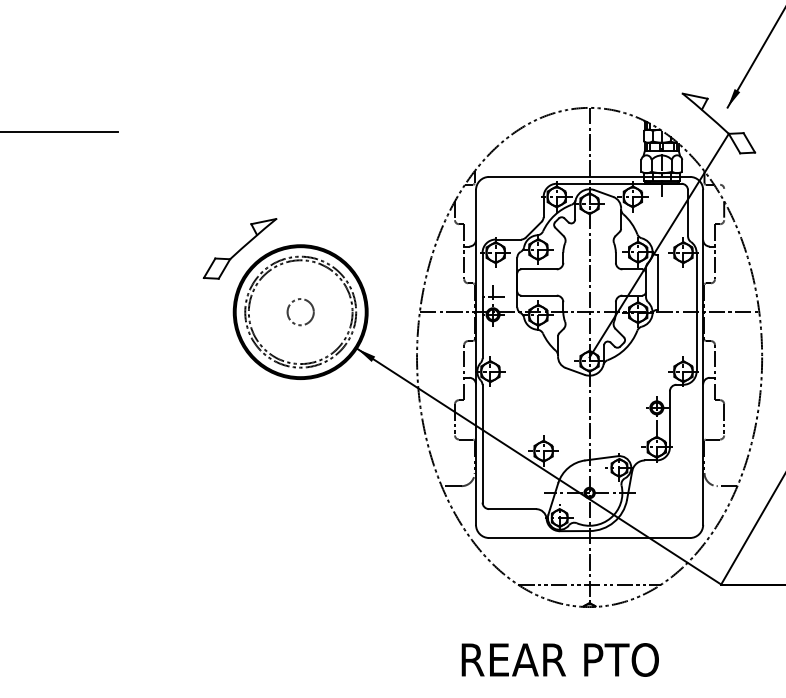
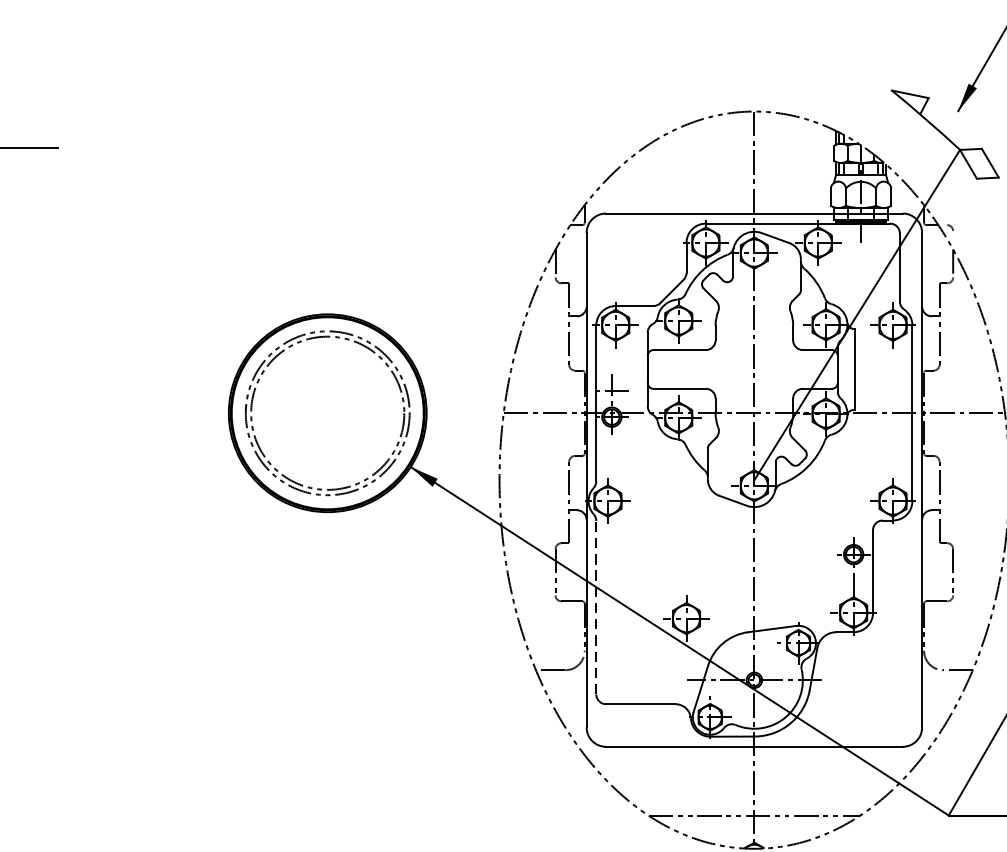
part: (239, 248) -> (237, 319), removed
circle: (300, 312) -> (327, 413), removed
line: (482, 443) -> (596, 607), solid -> dashed

